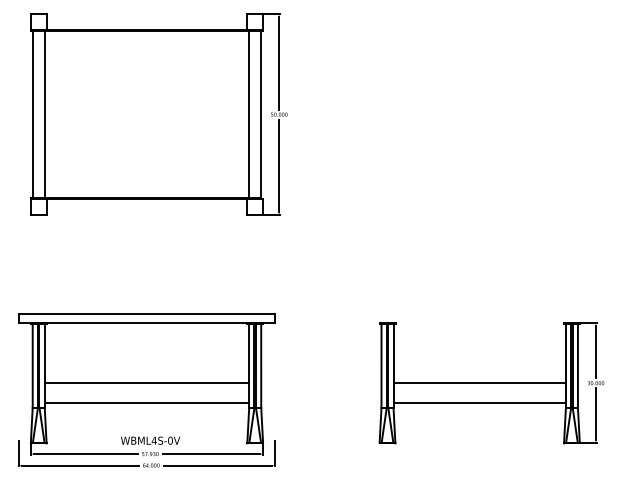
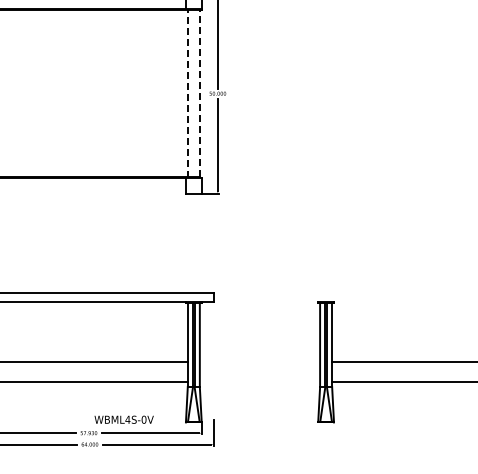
line: (249, 114) -> (188, 93), solid -> dashed
line: (261, 114) -> (200, 93), solid -> dashed
text: (150, 440) -> (124, 419), moved

